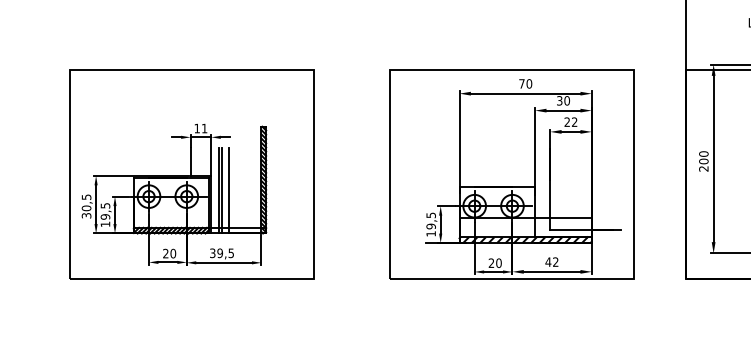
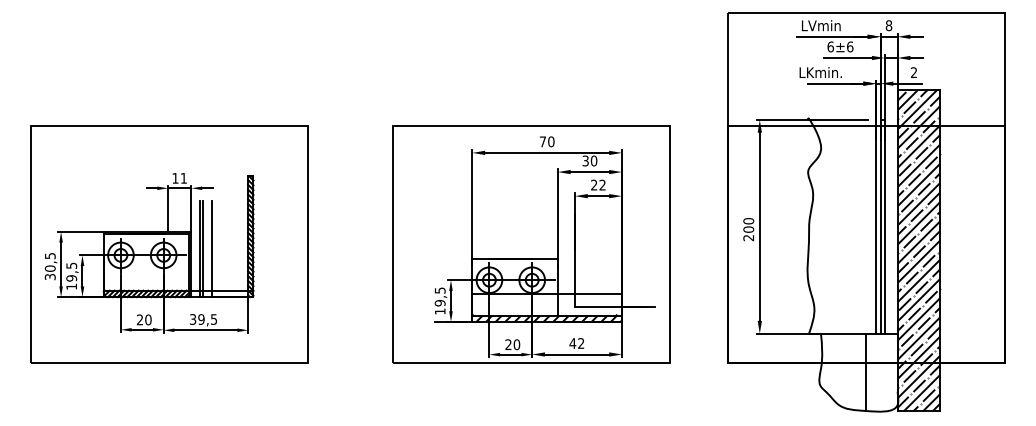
part: (174, 194) -> (149, 253), moved

